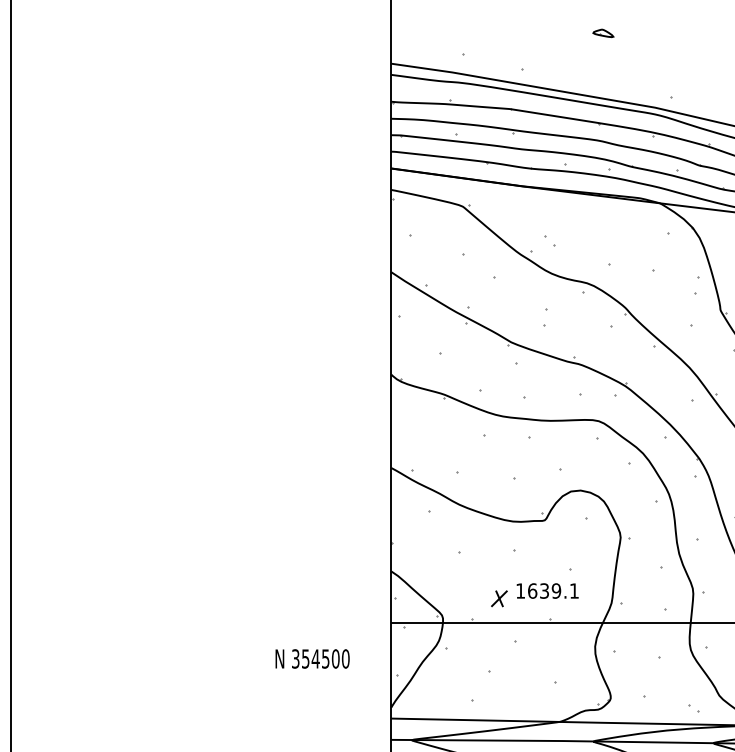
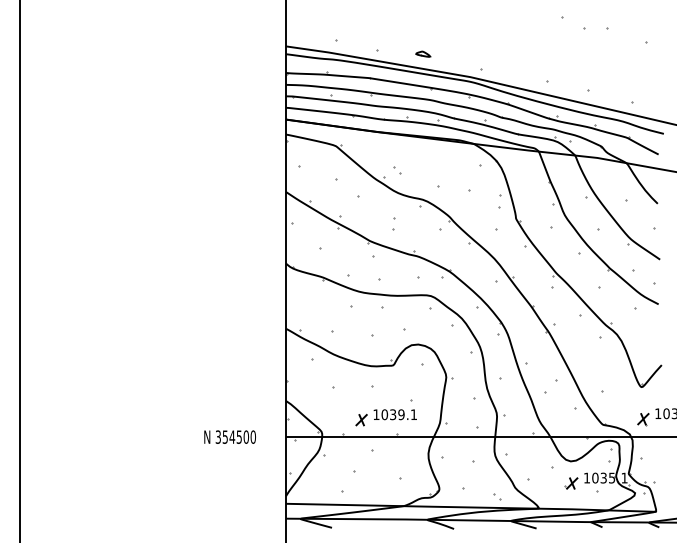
part: (603, 32) -> (423, 53), moved
text: (532, 590) -> (384, 414), 1639.1 -> 1039.1
text: (311, 658) -> (229, 436), moved

